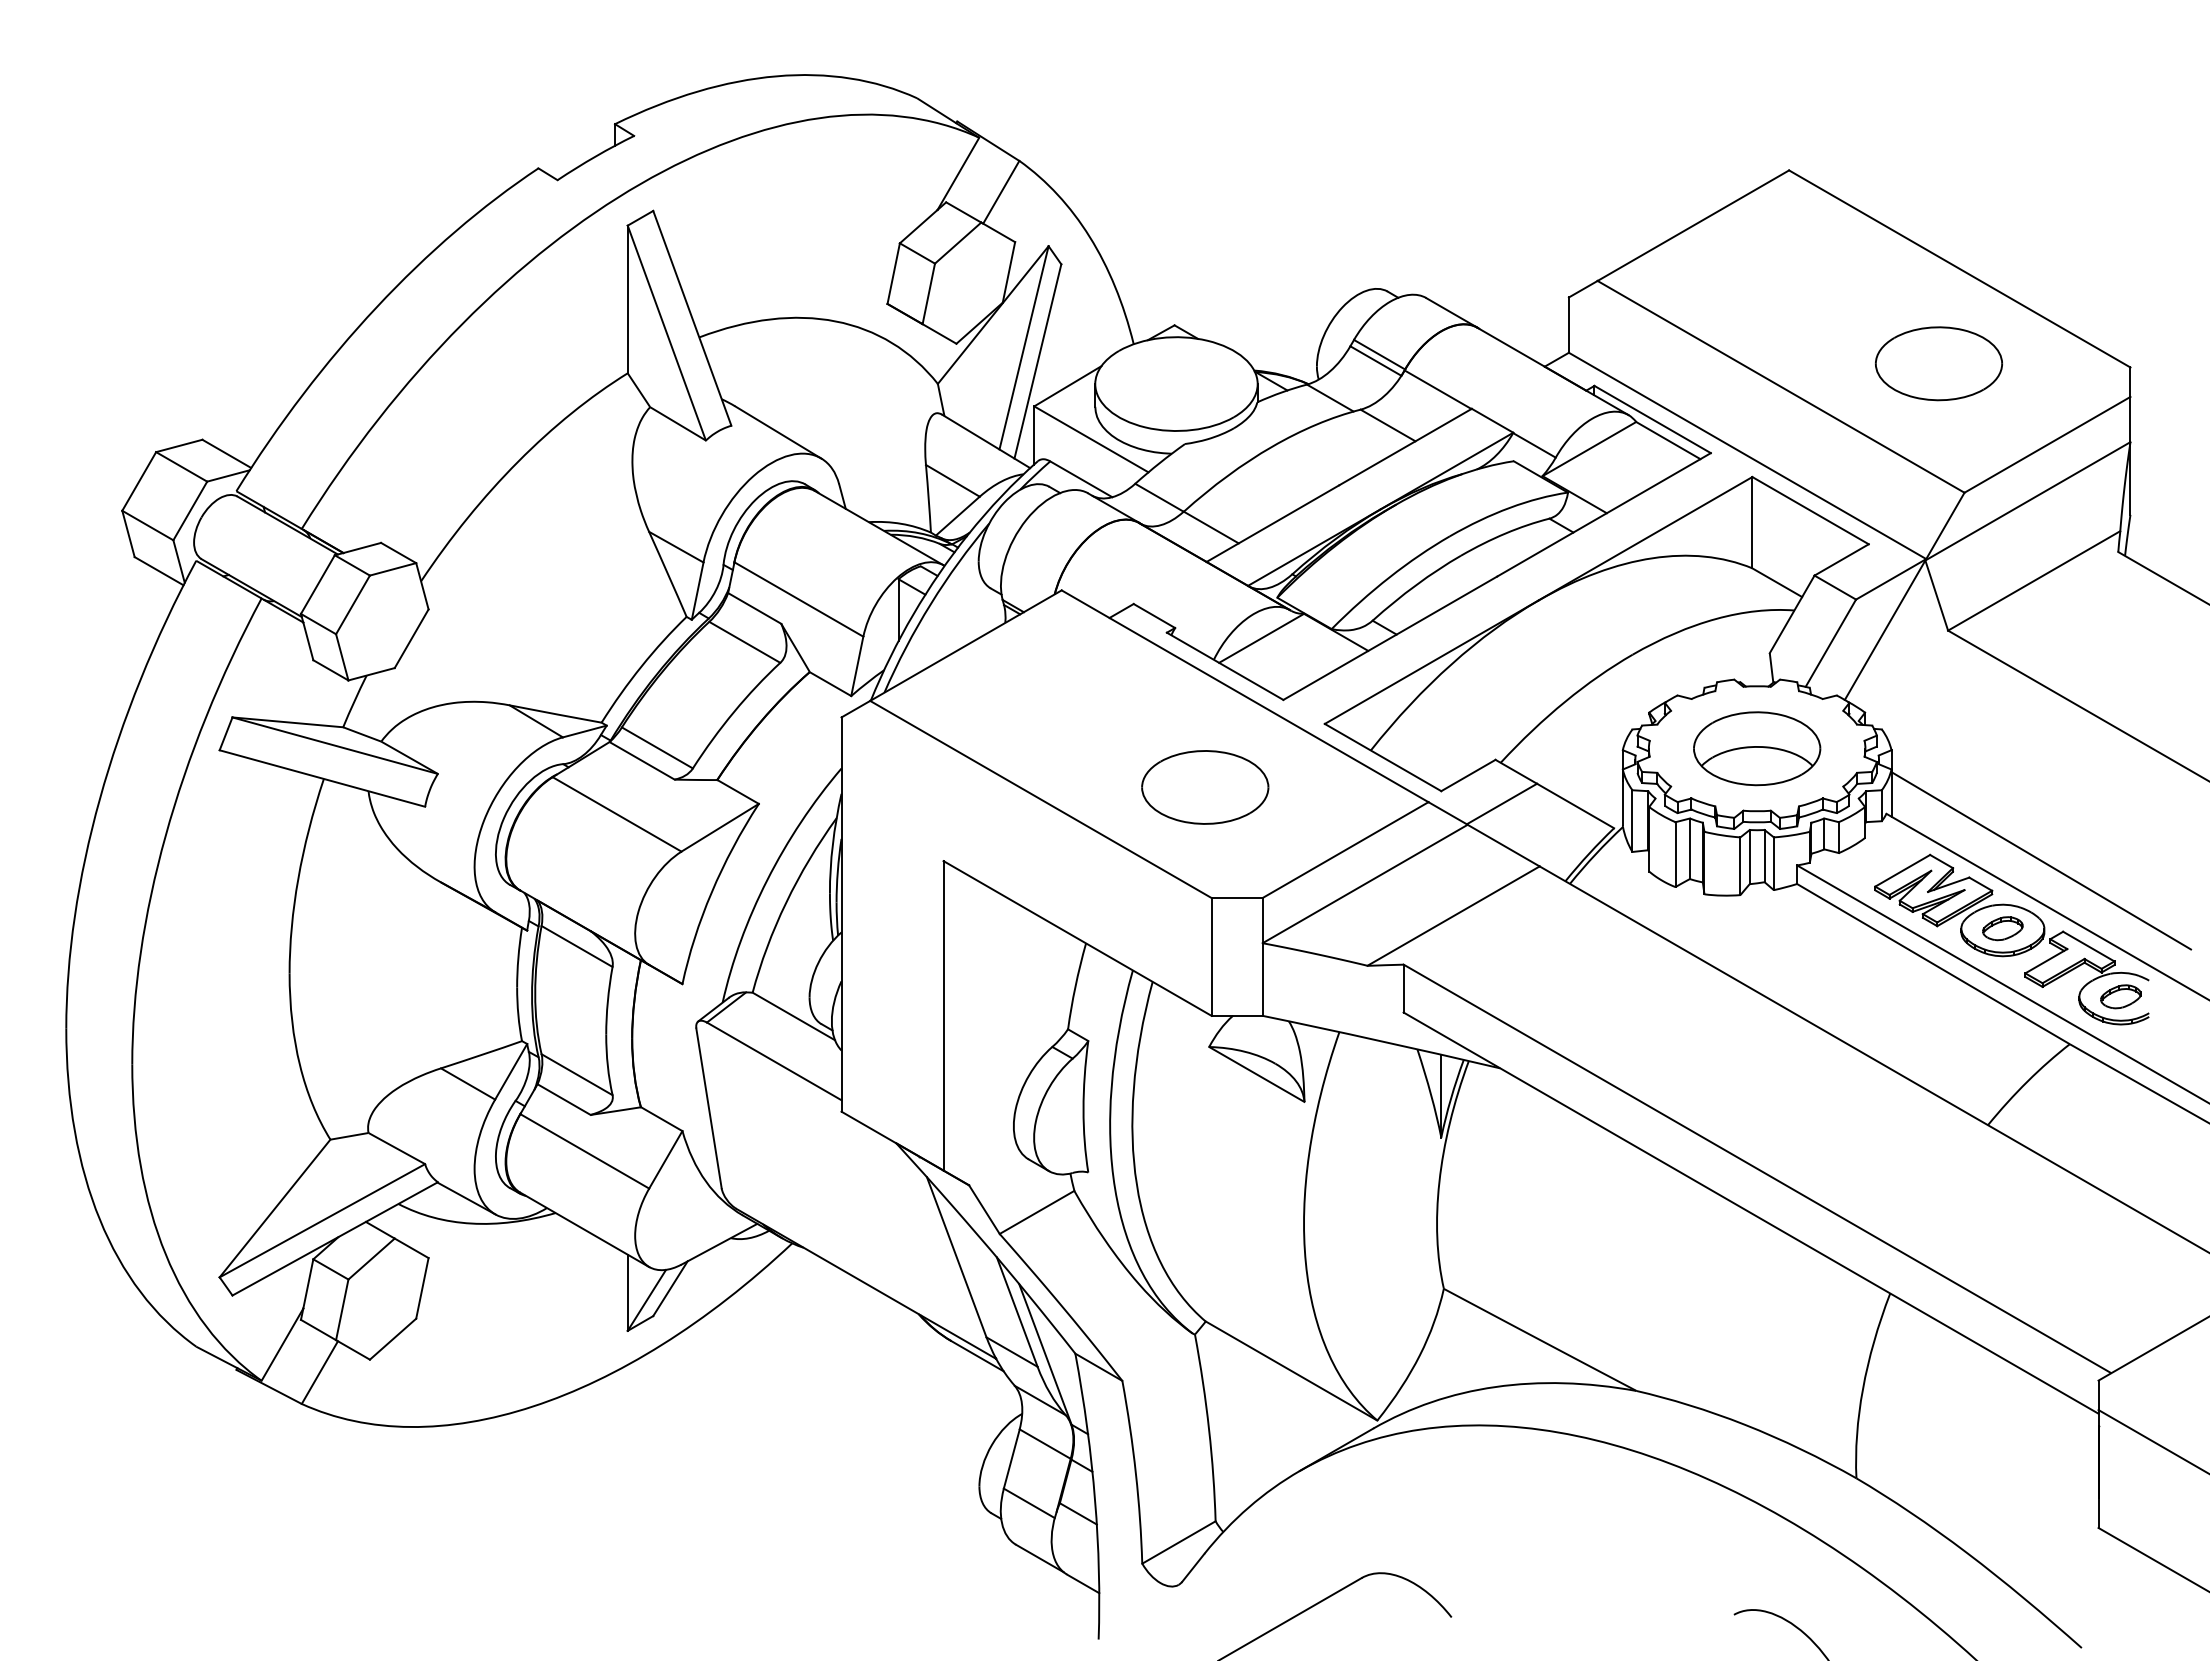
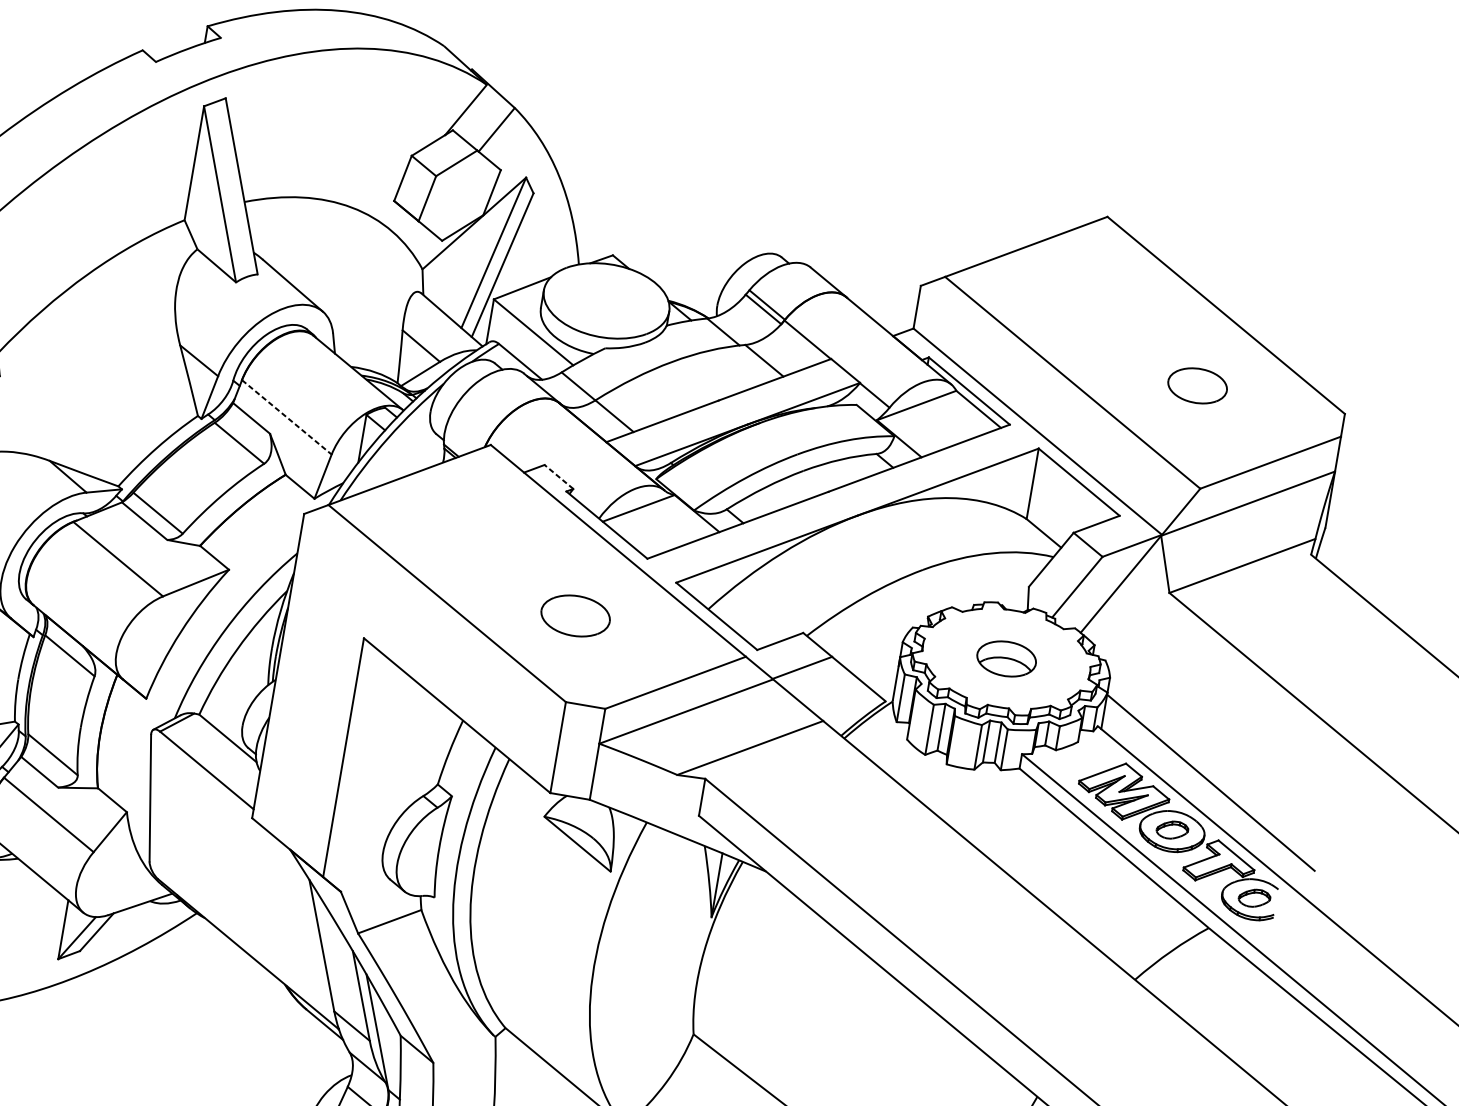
part: (1938, 363) -> (1197, 385), size x0.6
line: (799, 599) -> (287, 417), solid -> dashed
line: (1154, 616) -> (558, 477), solid -> dashed
part: (1757, 748) -> (1006, 658), size x0.6
part: (1205, 787) -> (575, 616), size x0.7

